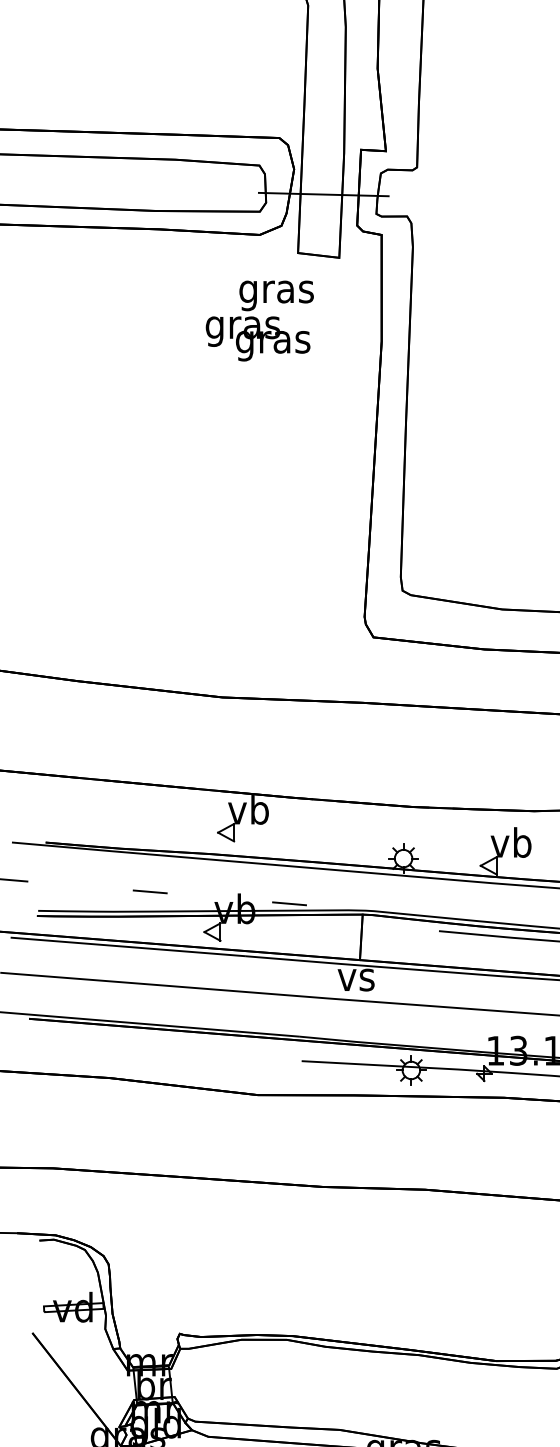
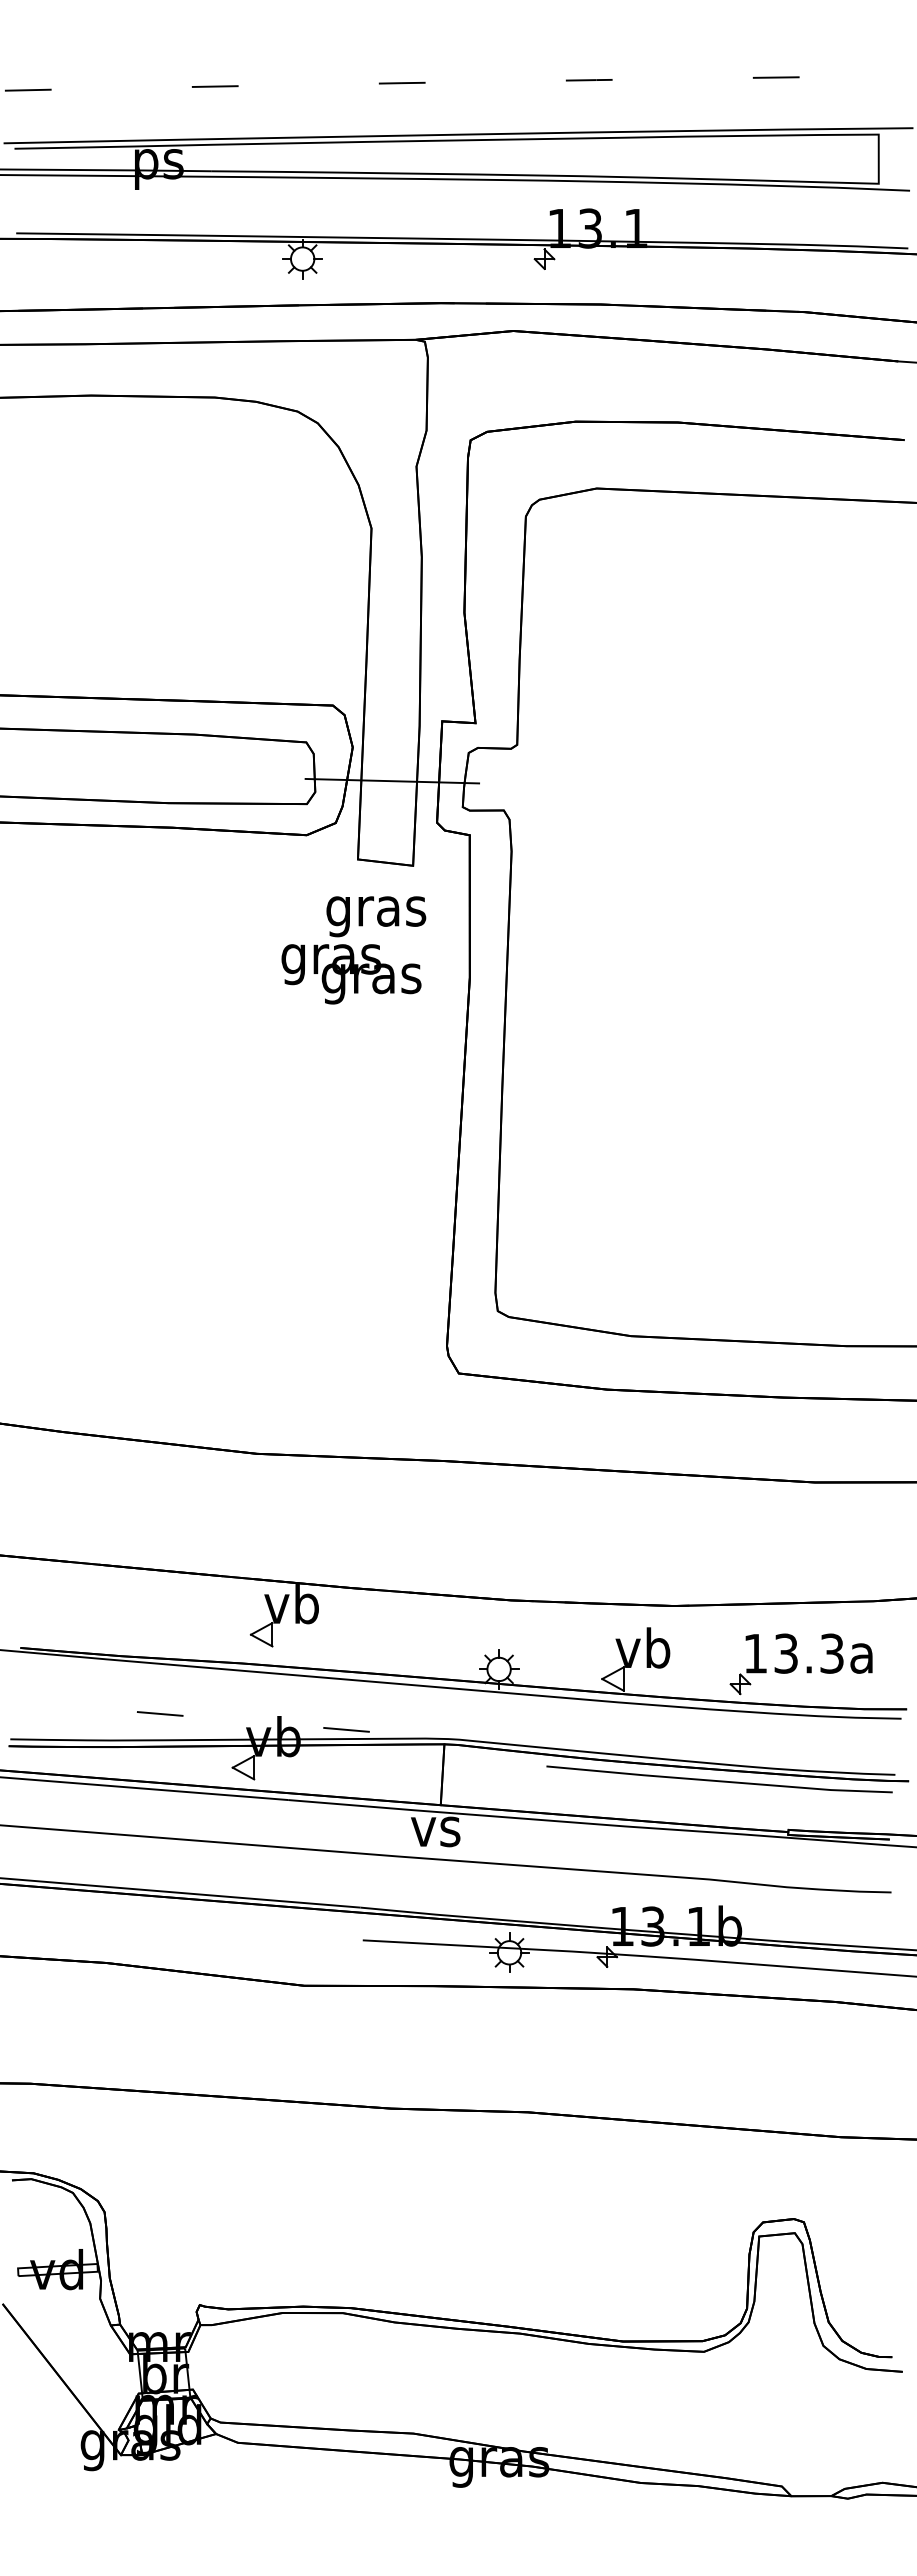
text: (259, 321) -> (353, 950), moved

